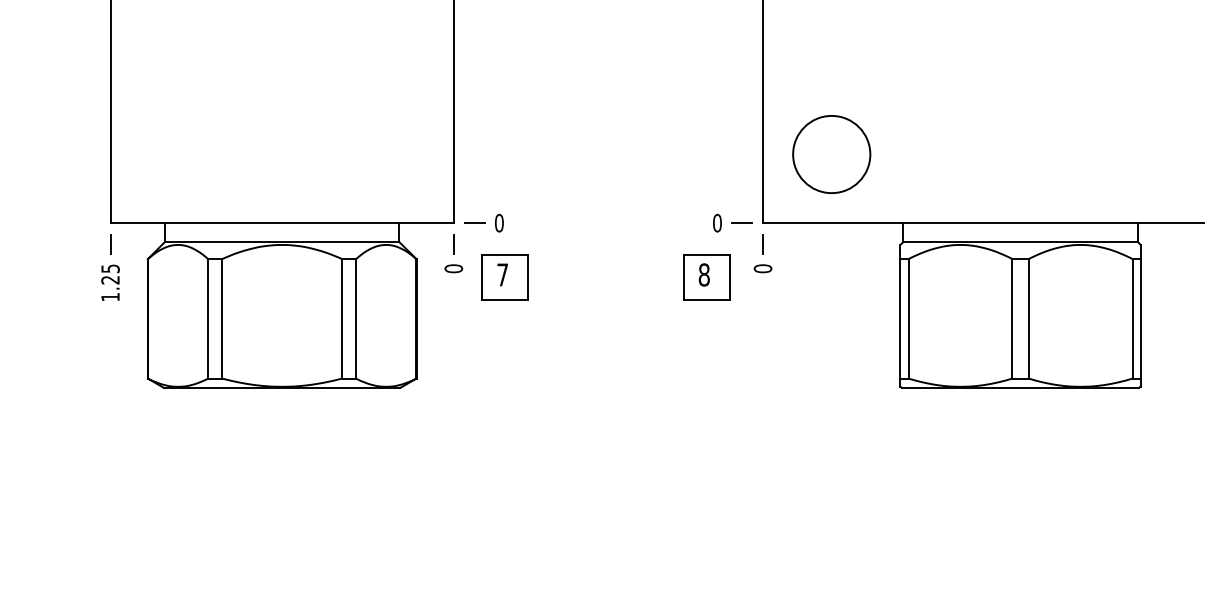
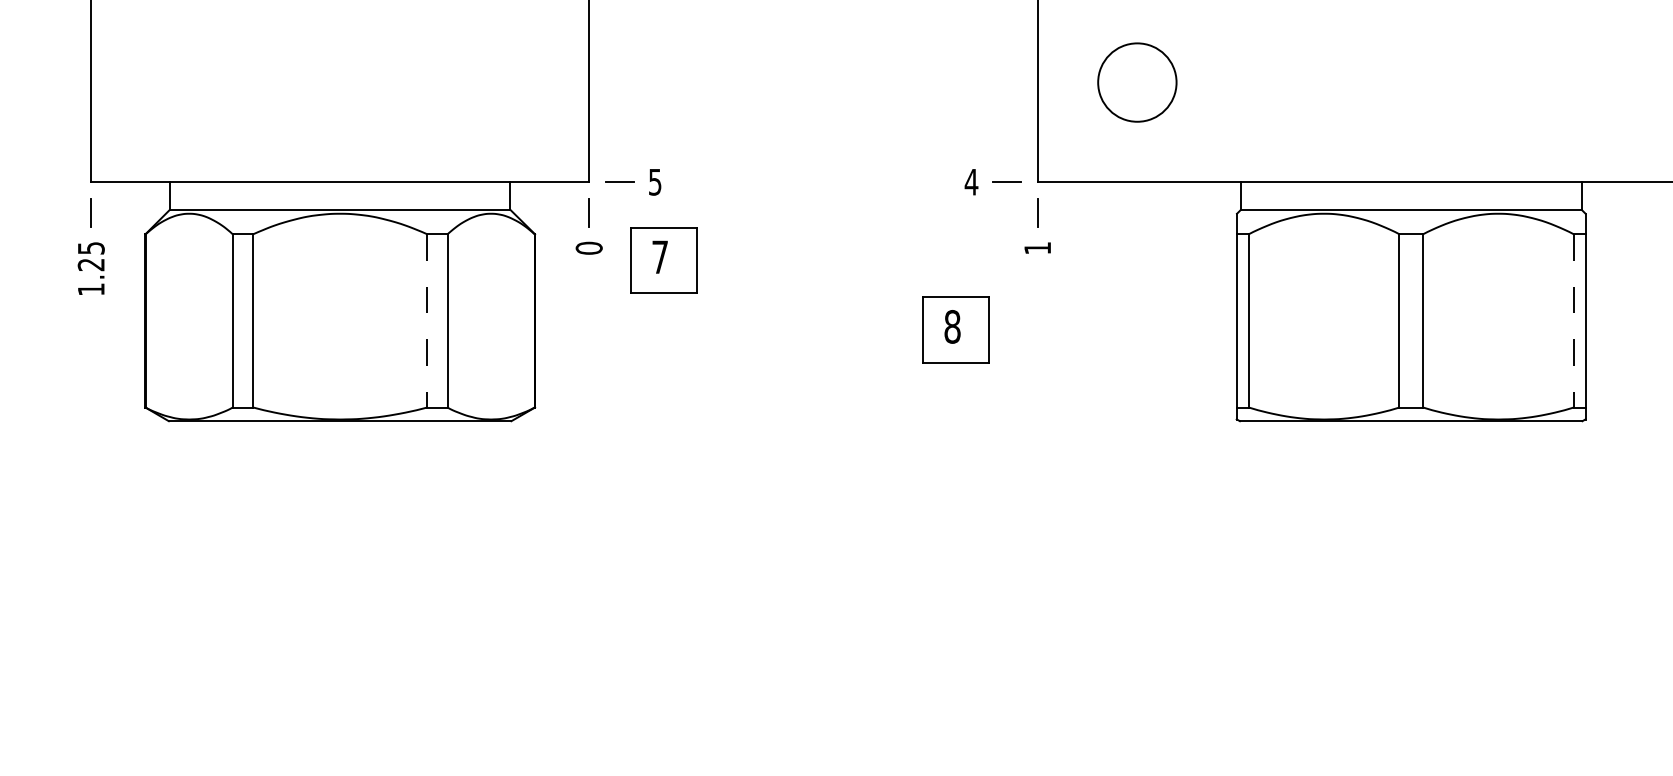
circle: (831, 154) -> (1137, 82), size x0.7
text: (499, 222) -> (655, 181), 0 -> 5
text: (717, 222) -> (971, 181), 0 -> 4
text: (762, 268) -> (1036, 247), 0 -> 1
part: (706, 277) -> (955, 330), moved
line: (342, 318) -> (427, 320), solid -> dashed
line: (1132, 318) -> (1573, 320), solid -> dashed

